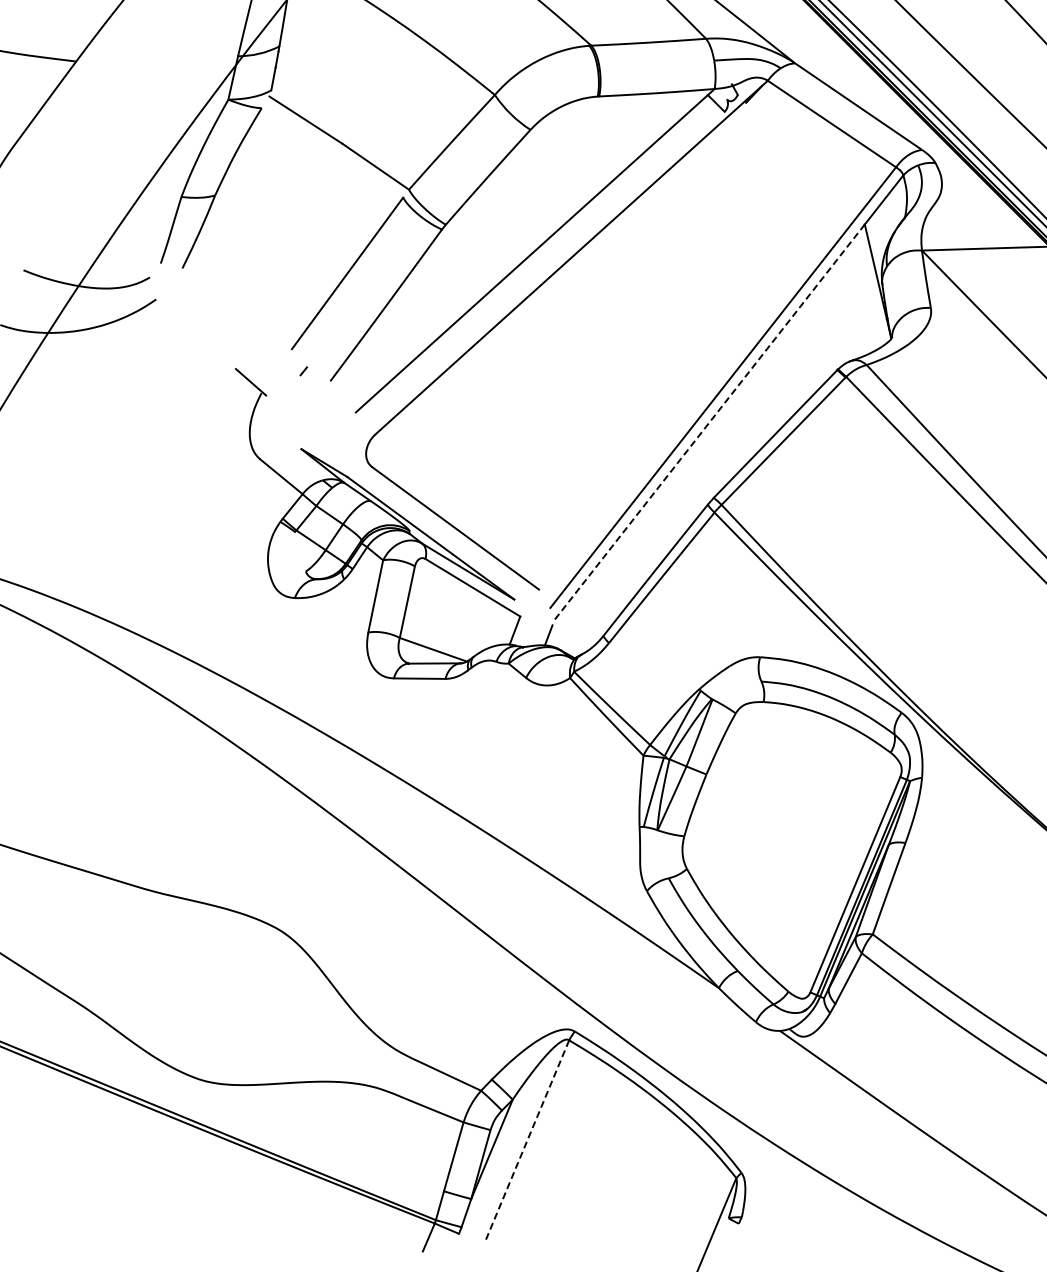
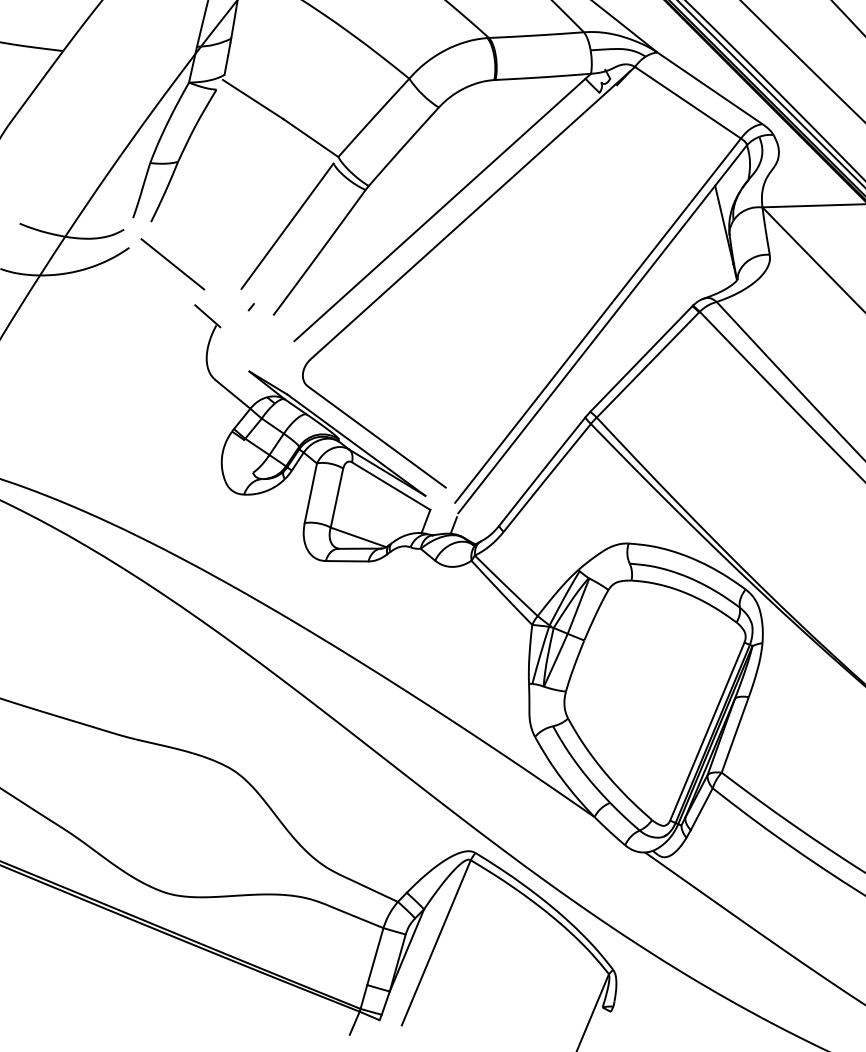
line: (208, 319) -> (172, 264), added
line: (709, 422) -> (586, 349), dashed -> solid
line: (527, 1140) -> (436, 943), dashed -> solid

